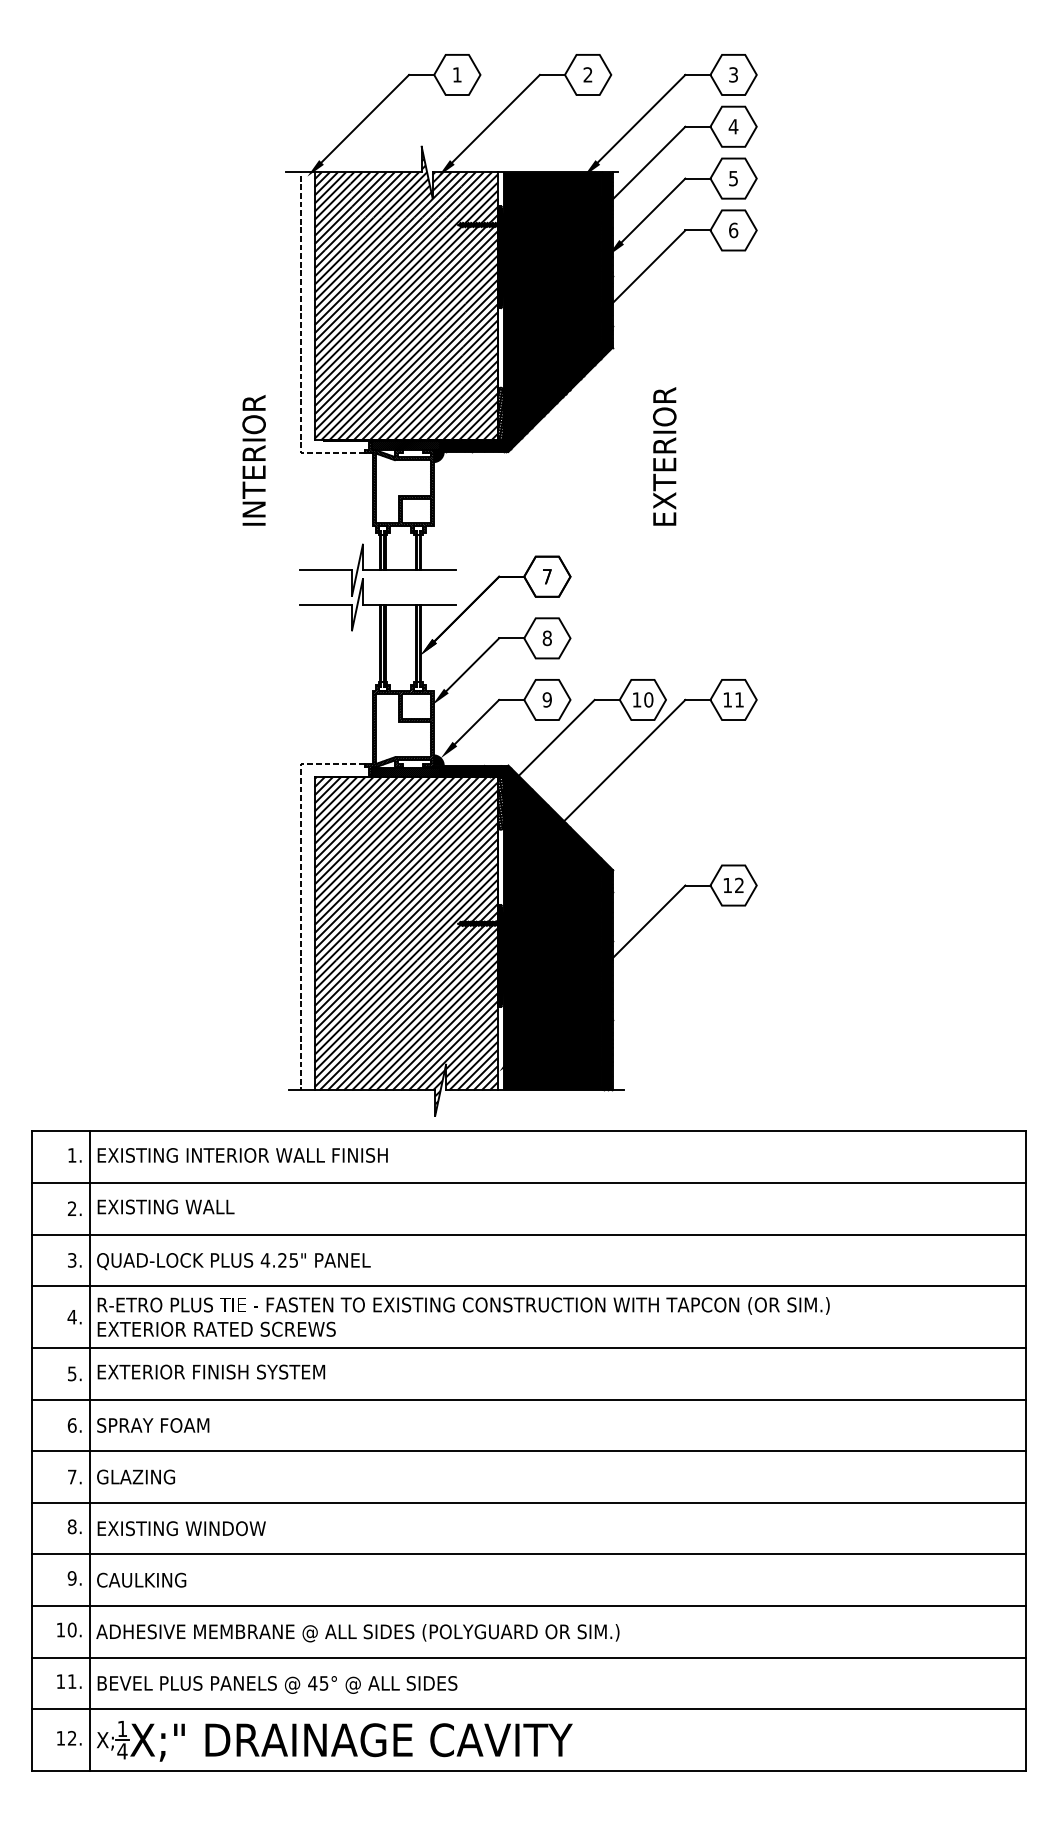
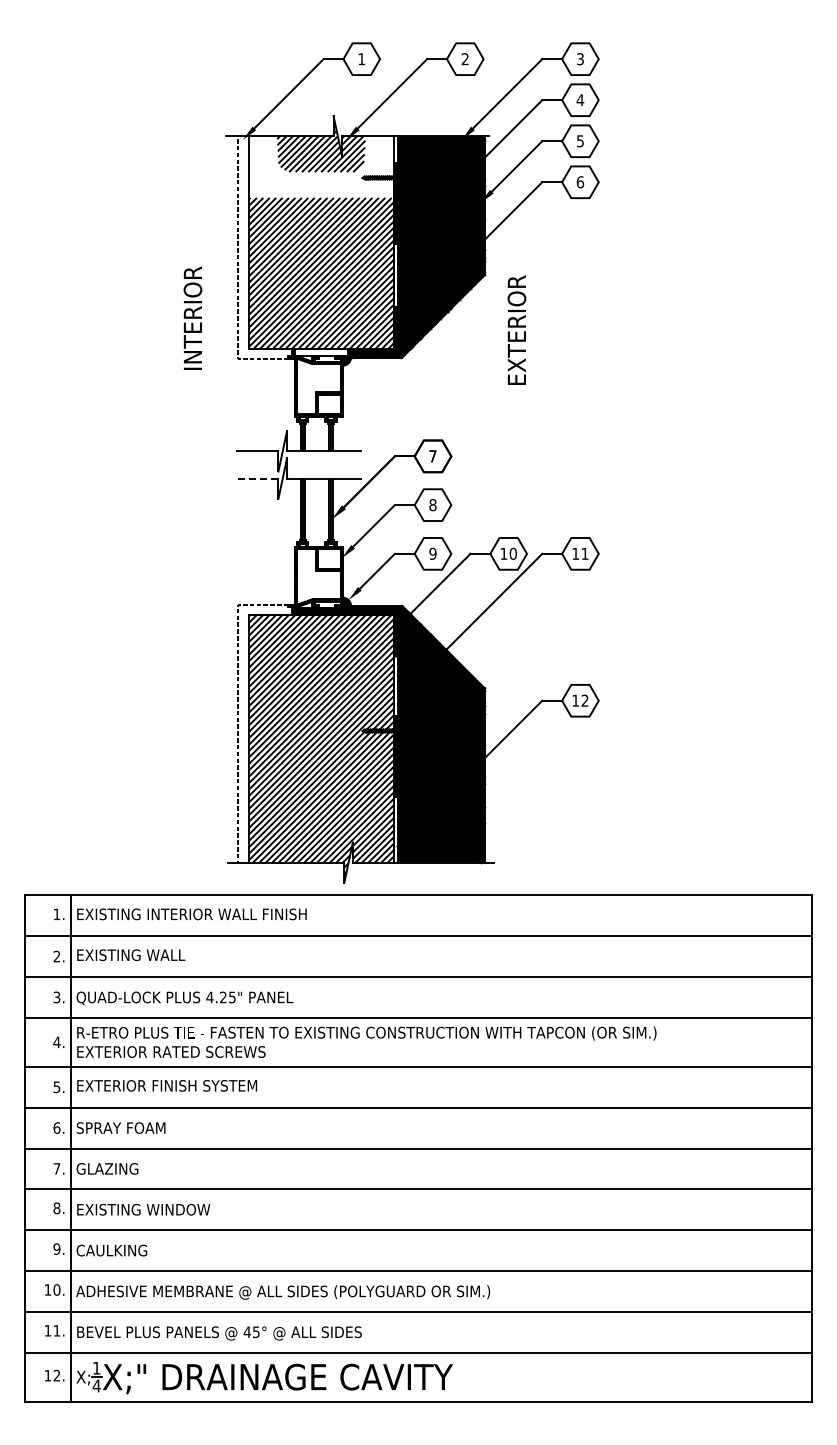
hatch: (405, 210) -> (320, 166), removed
hatch: (406, 444) -> (321, 351), removed
text: (664, 455) -> (516, 329), moved
text: (253, 459) -> (192, 317), moved
line: (325, 604) -> (257, 478), solid -> dashed

